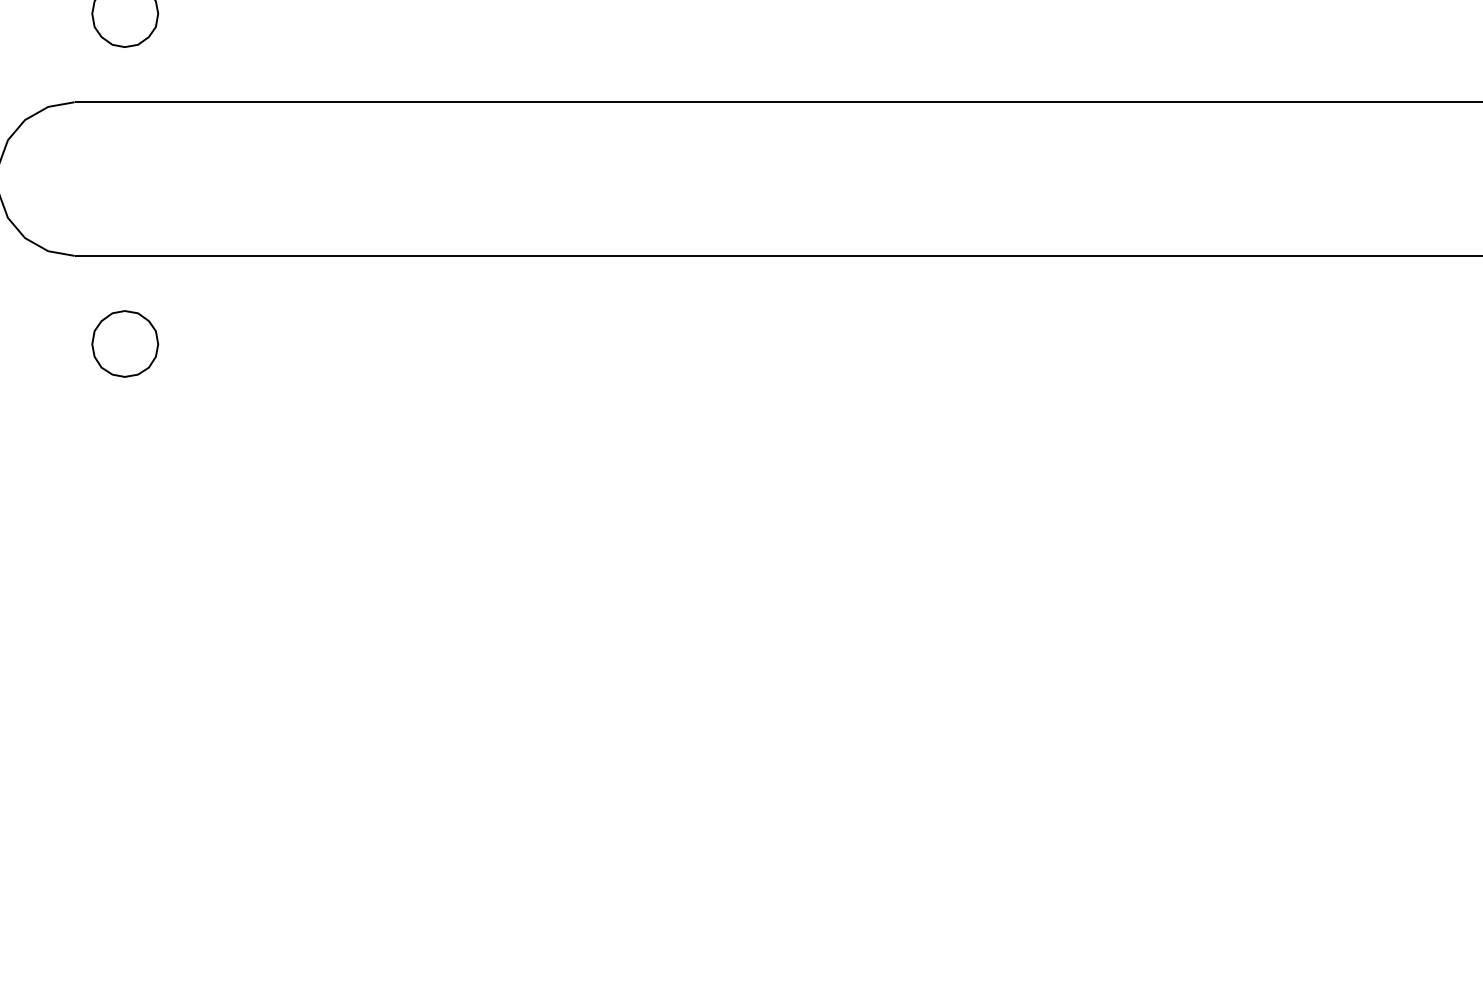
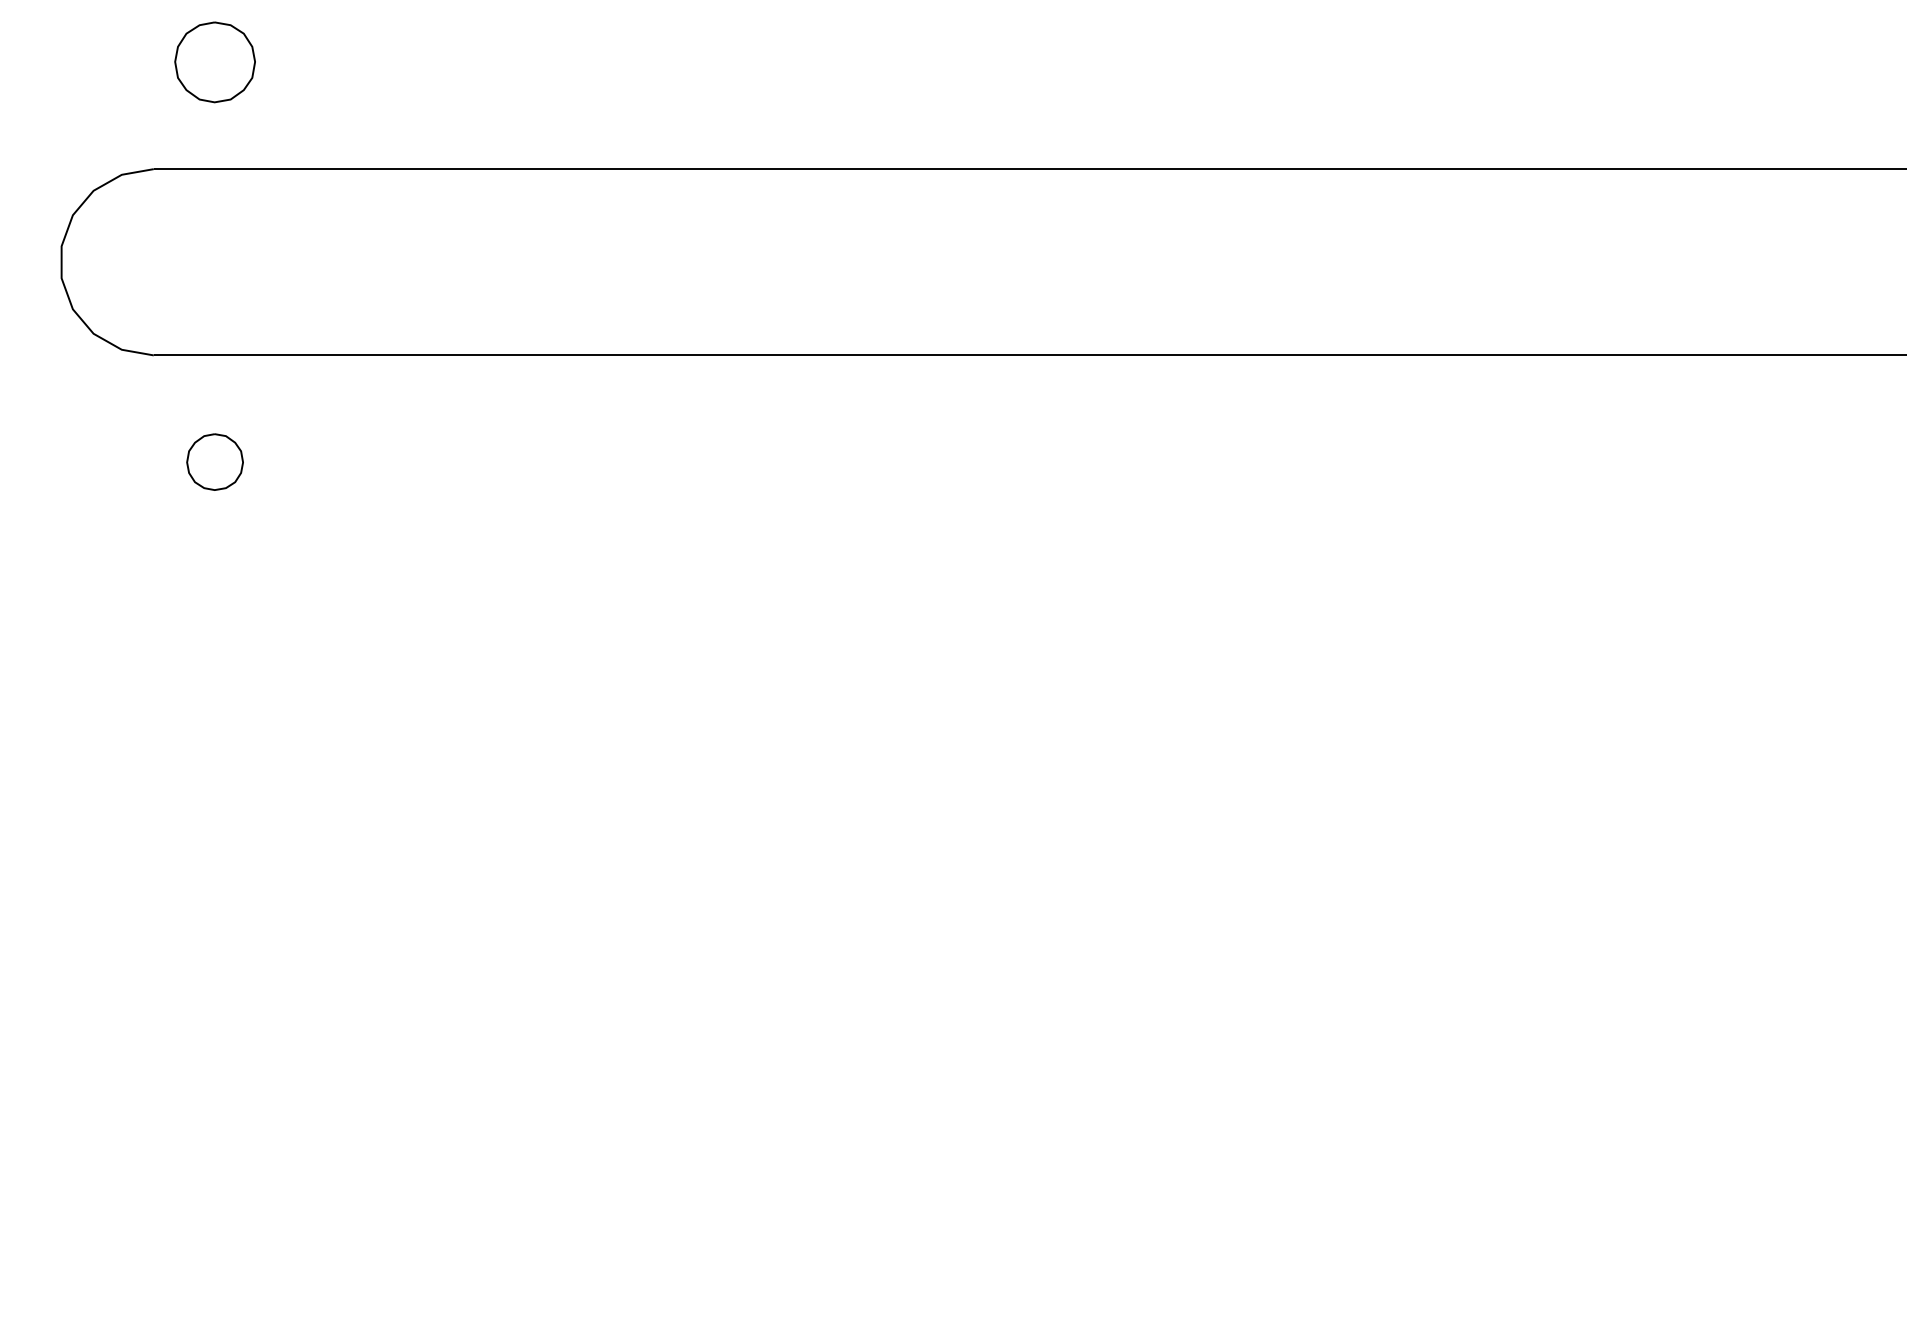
part: (124, 343) -> (214, 461), size x0.7

